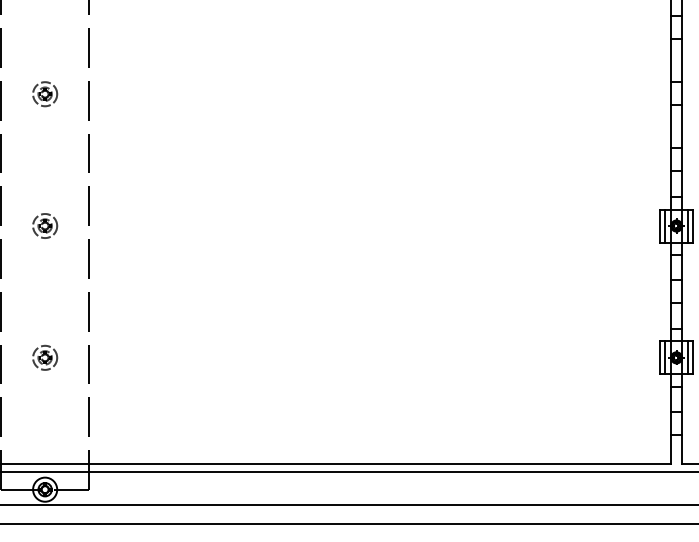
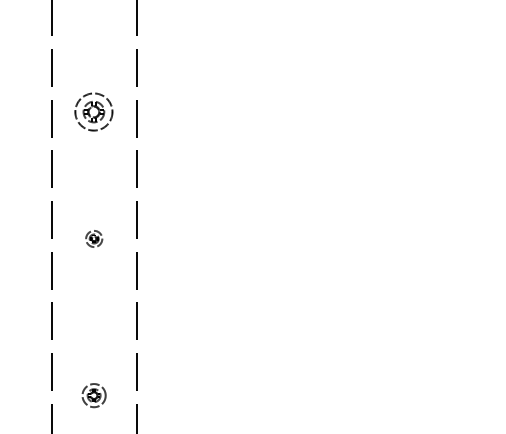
part: (45, 94) -> (94, 112), size x1.6
part: (45, 225) -> (94, 238), size x0.7
part: (45, 357) -> (94, 395), moved

